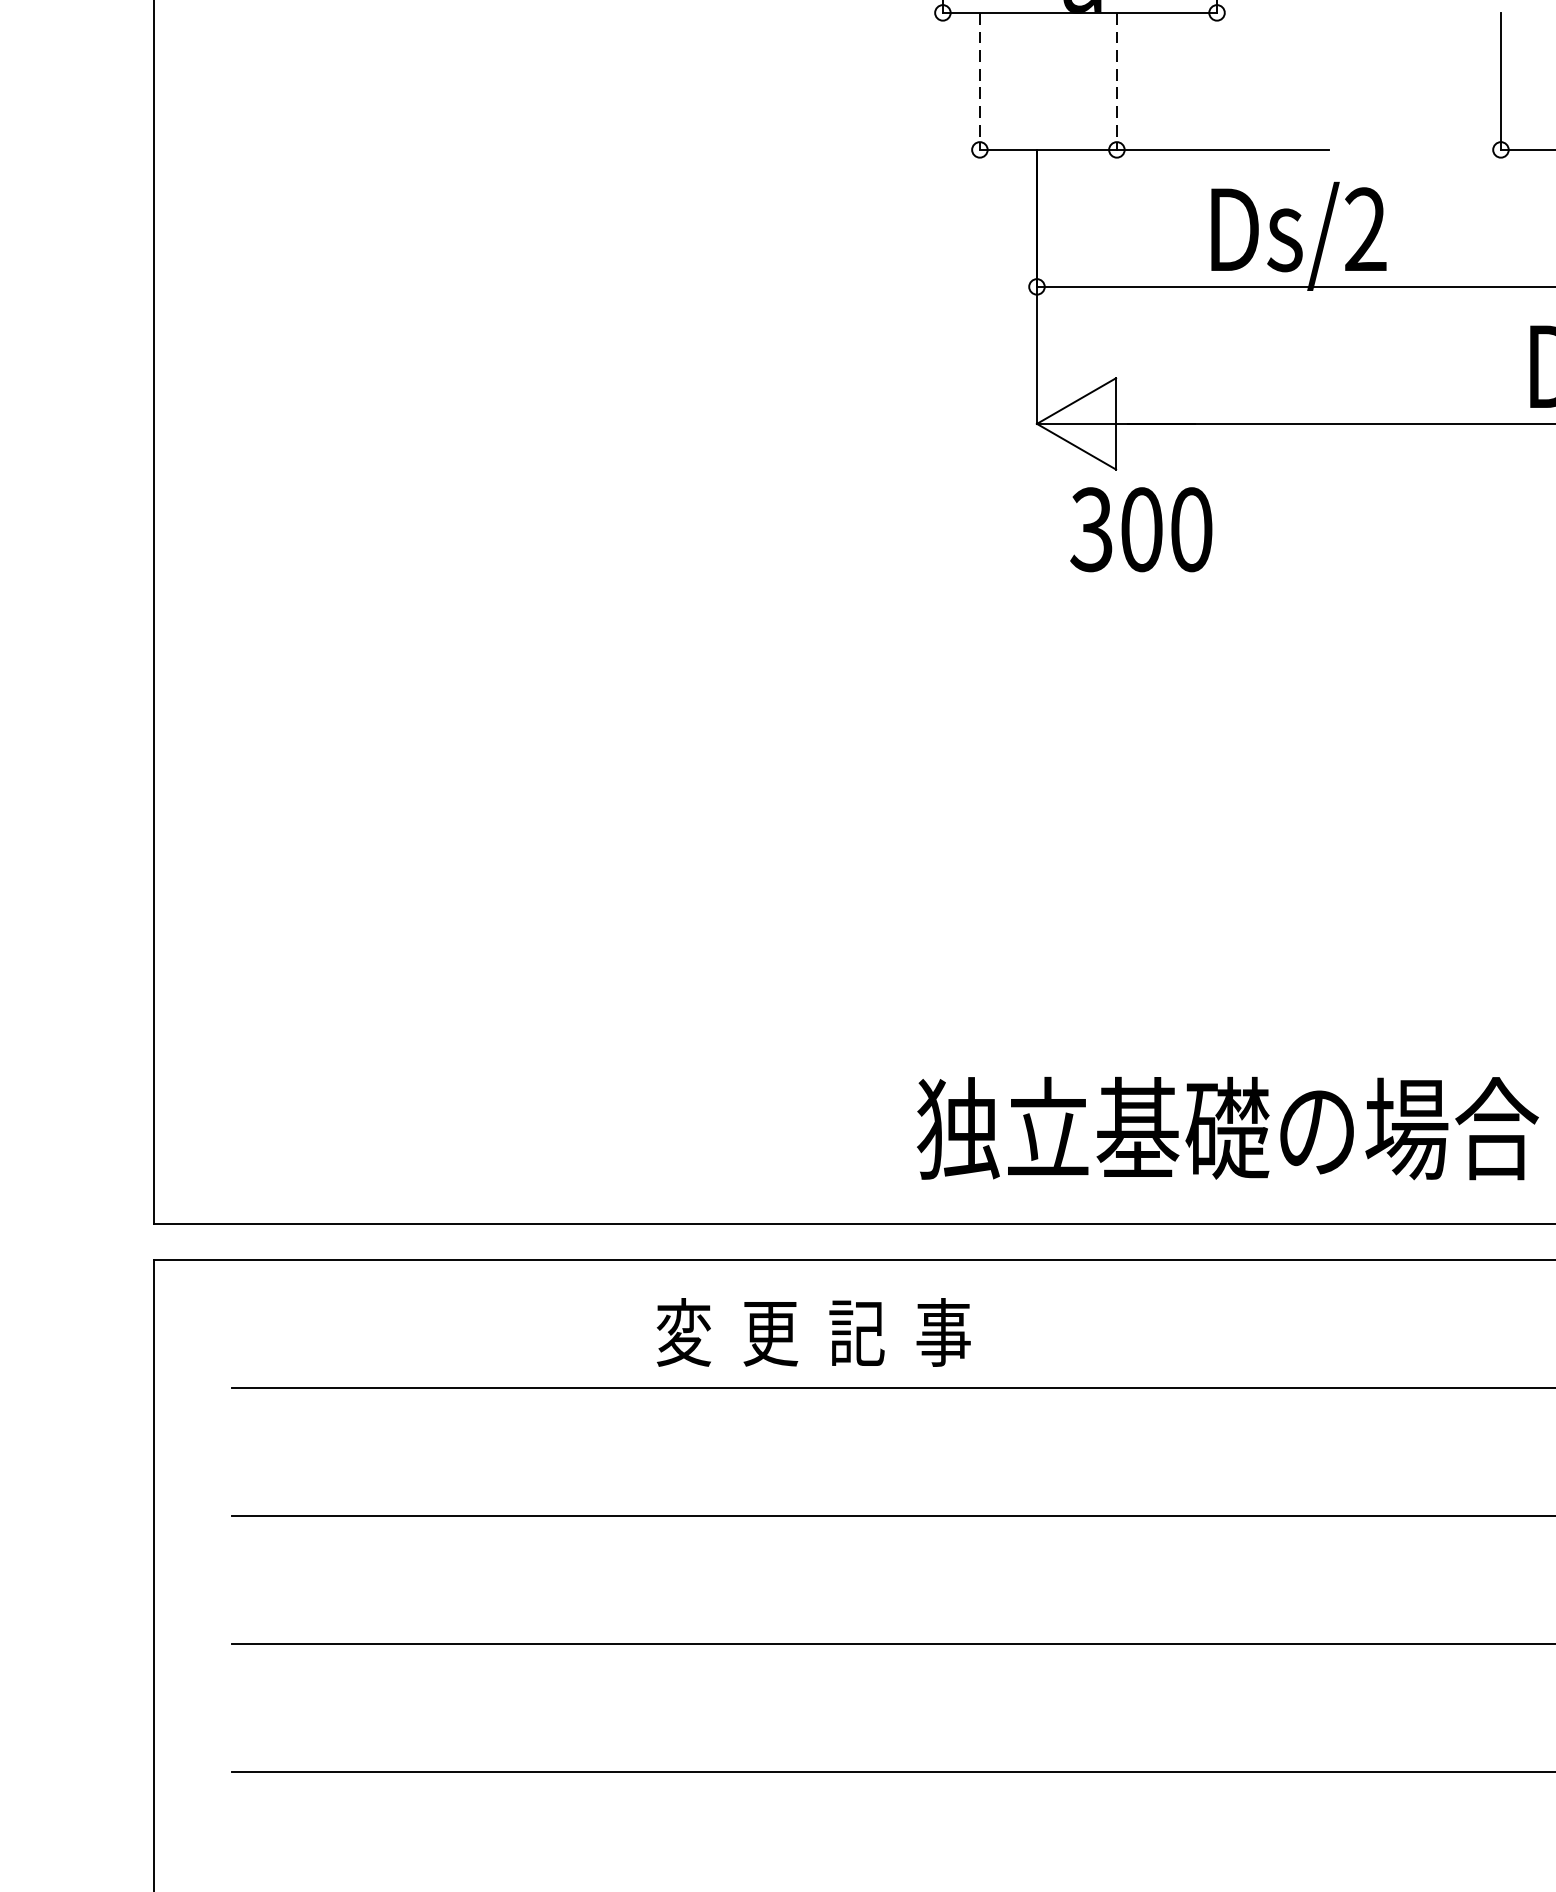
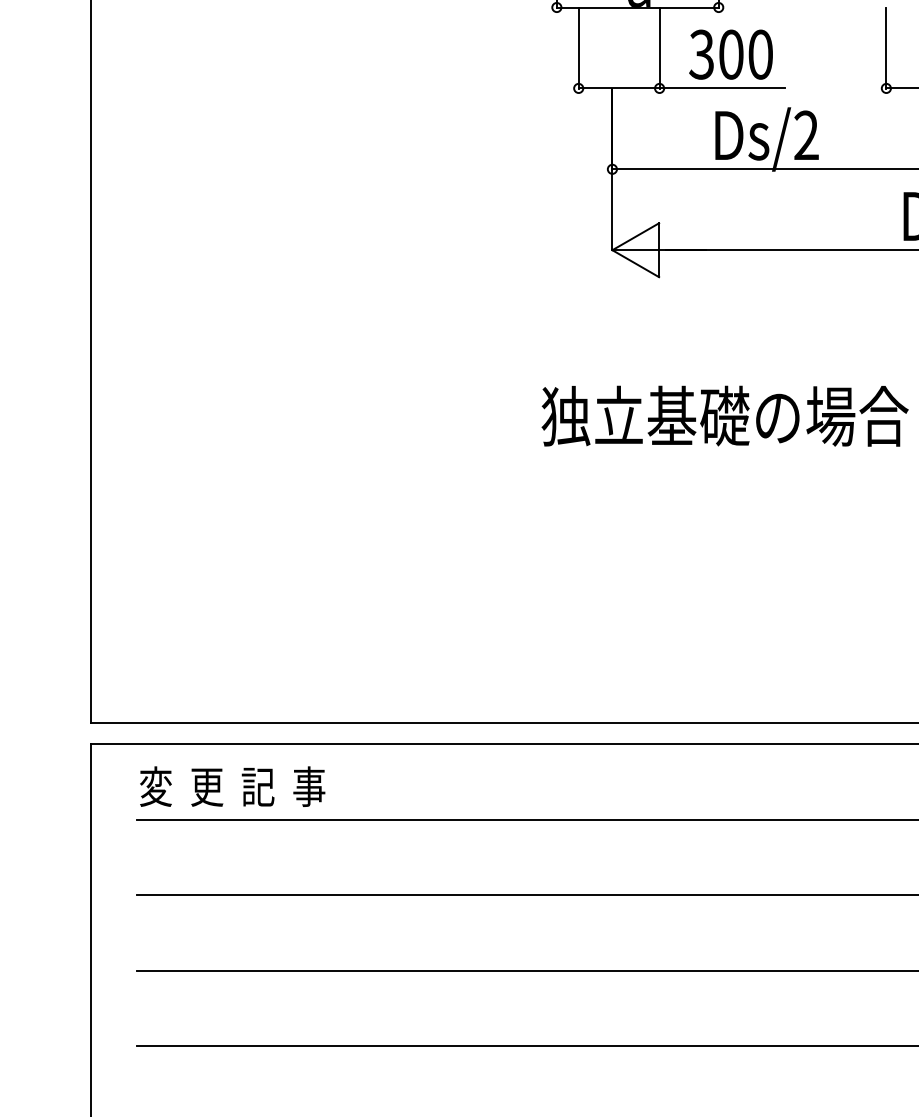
line: (979, 82) -> (578, 48), dashed -> solid
line: (1116, 82) -> (659, 48), dashed -> solid
text: (1140, 529) -> (730, 54), moved
text: (1226, 1127) -> (724, 415), moved
text: (813, 1332) -> (232, 786), moved

